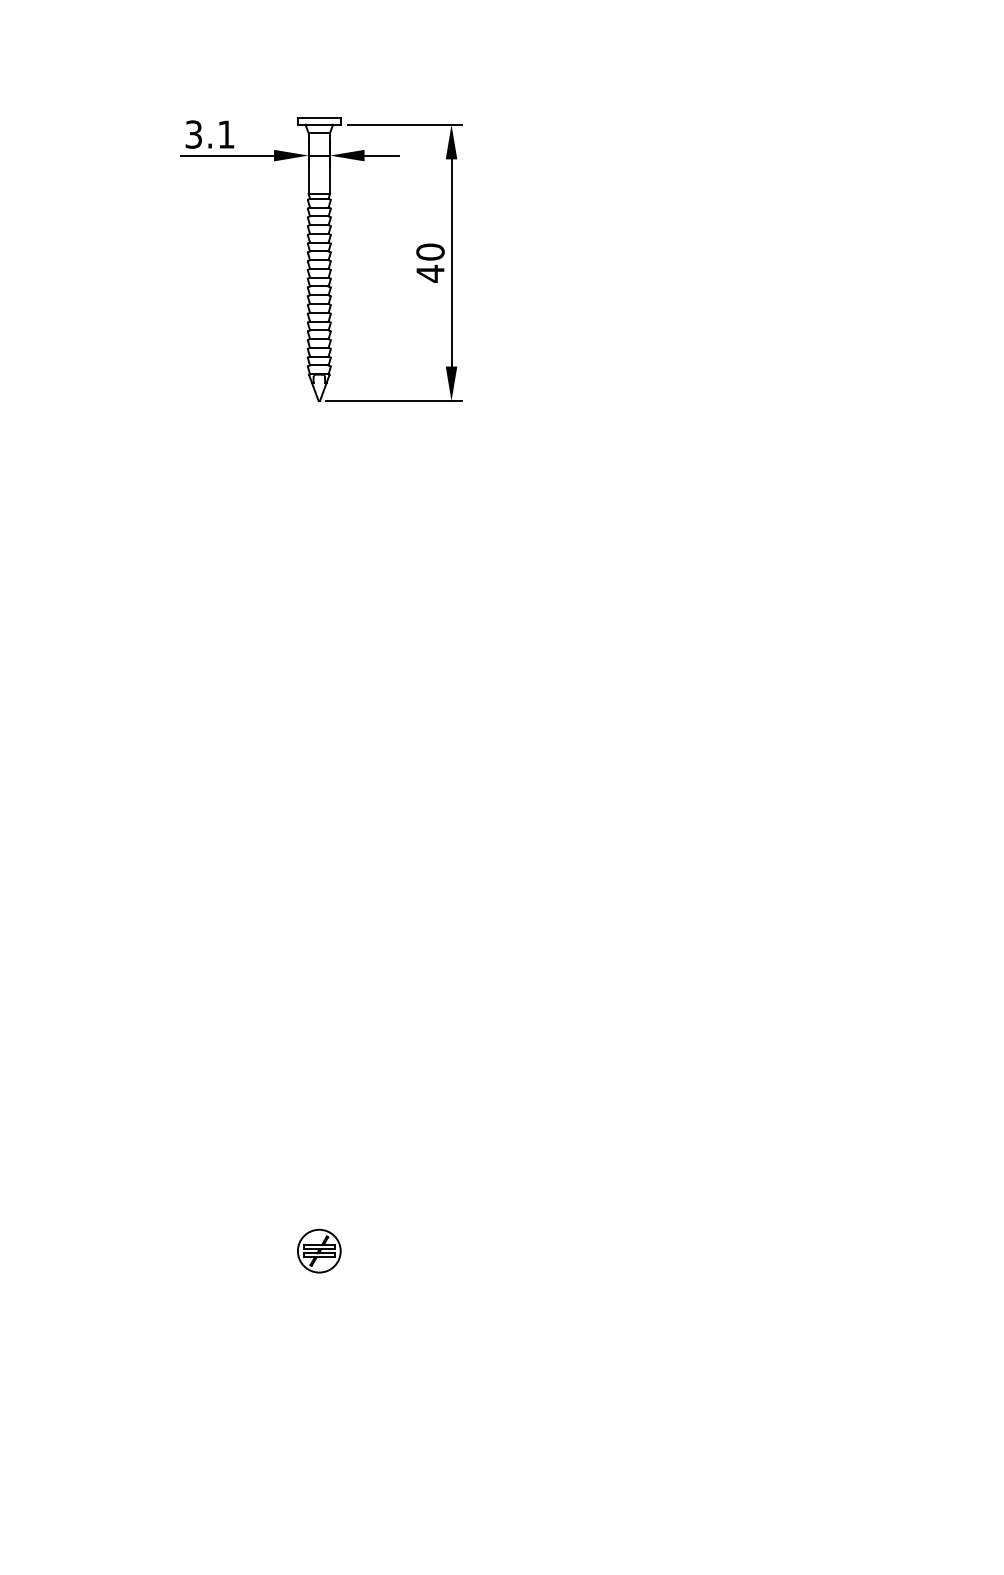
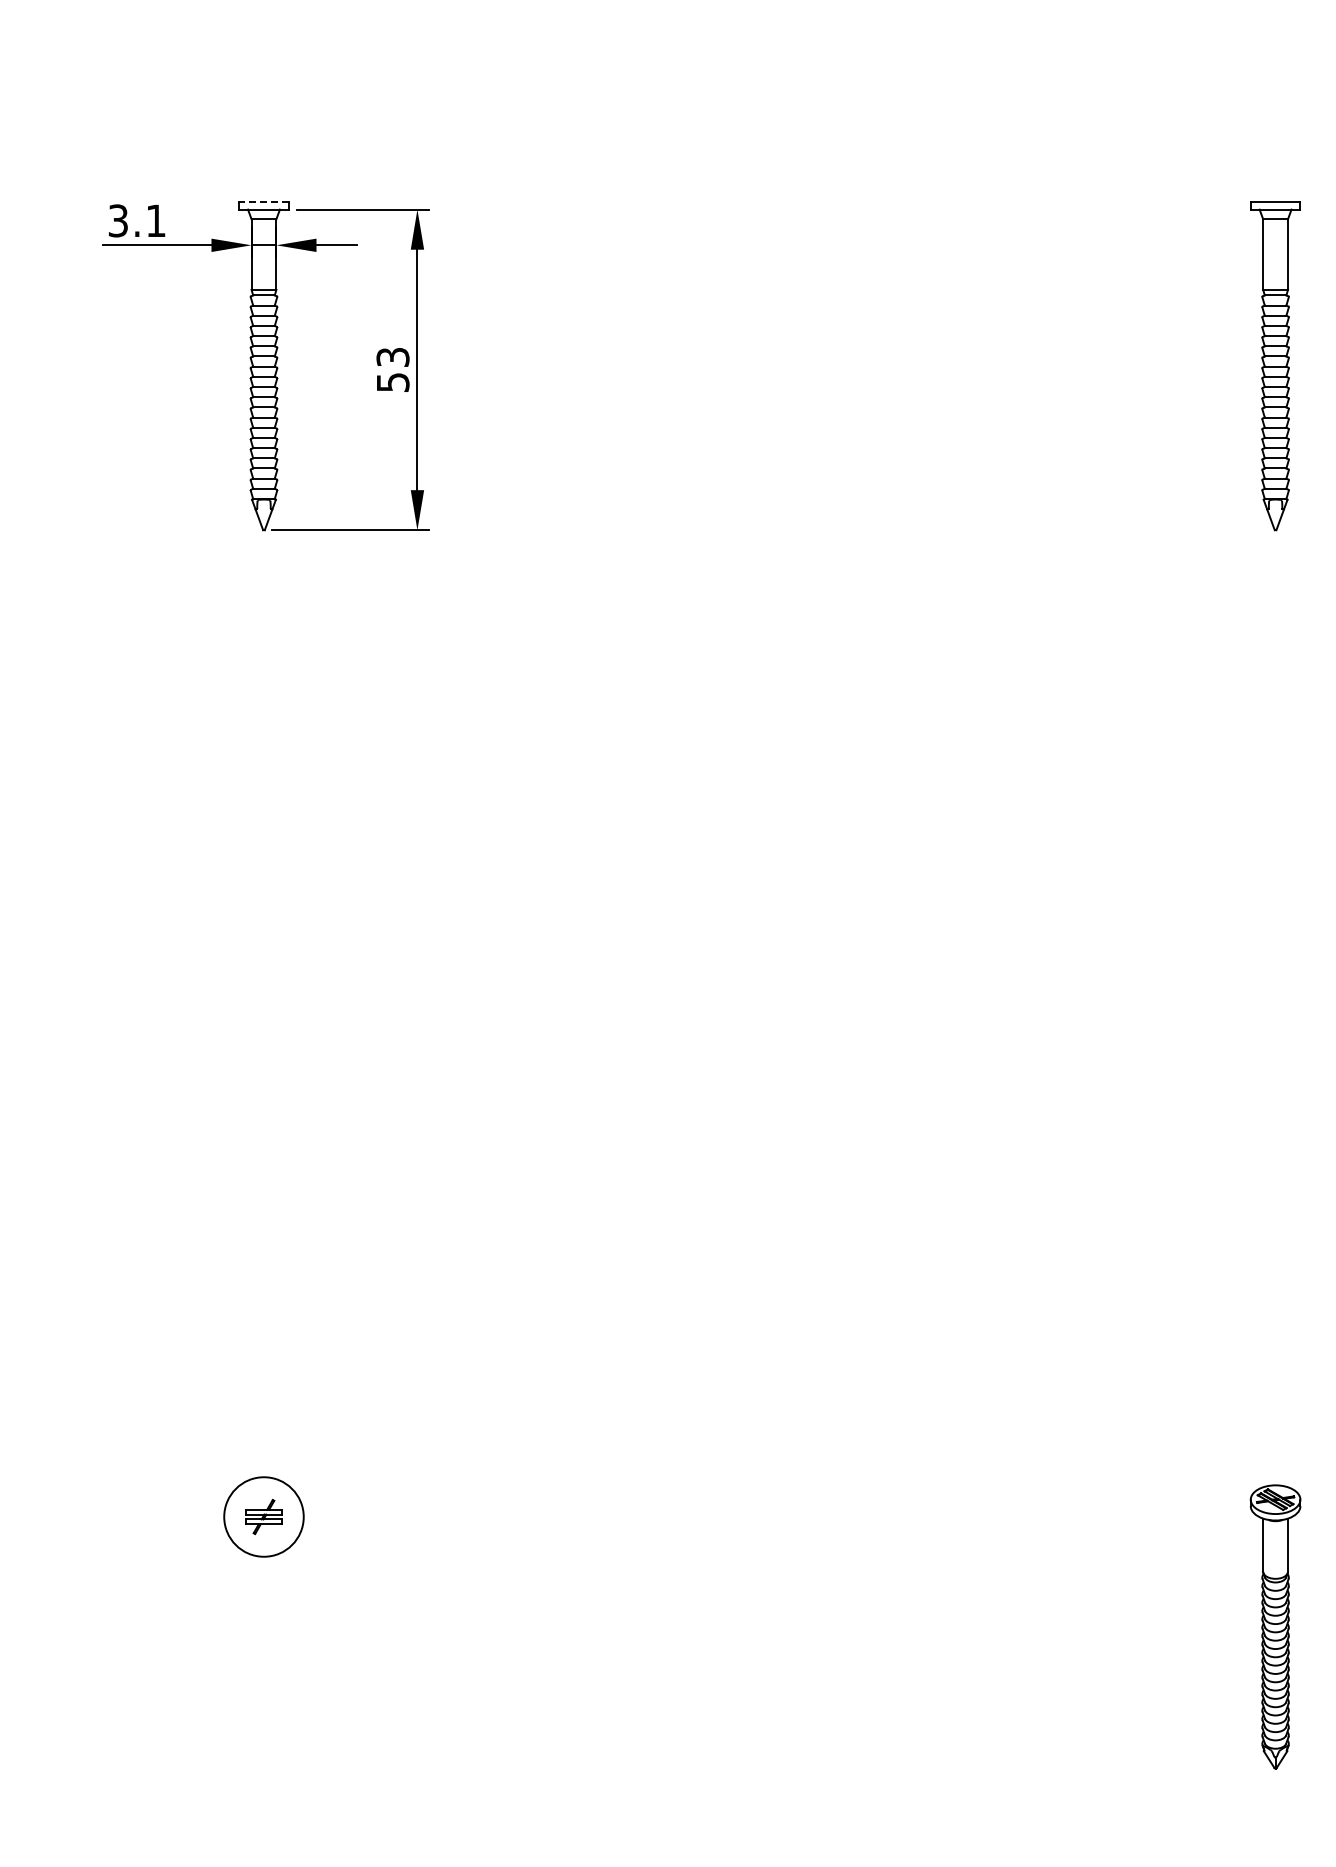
line: (318, 117) -> (263, 201), solid -> dashed
text: (430, 263) -> (392, 370), 40 -> 53
circle: (318, 1250) -> (263, 1516), size x1.6

